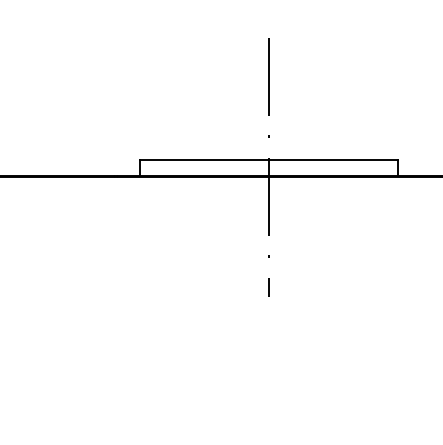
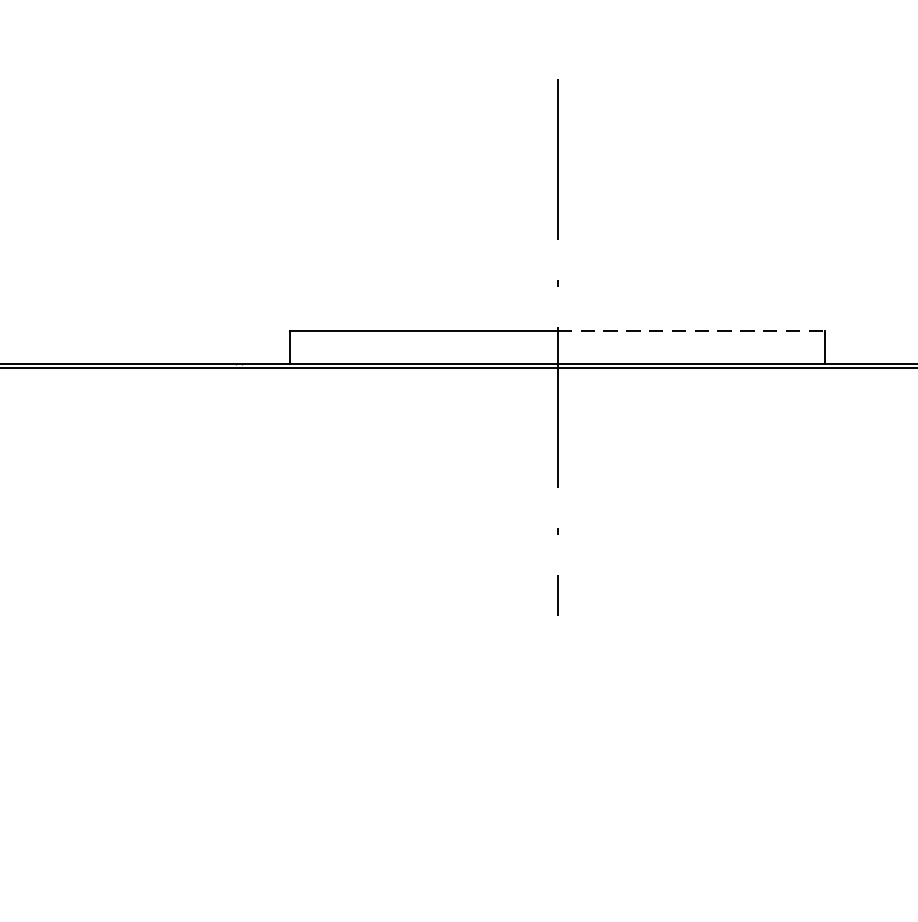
line: (333, 159) -> (691, 330), solid -> dashed

